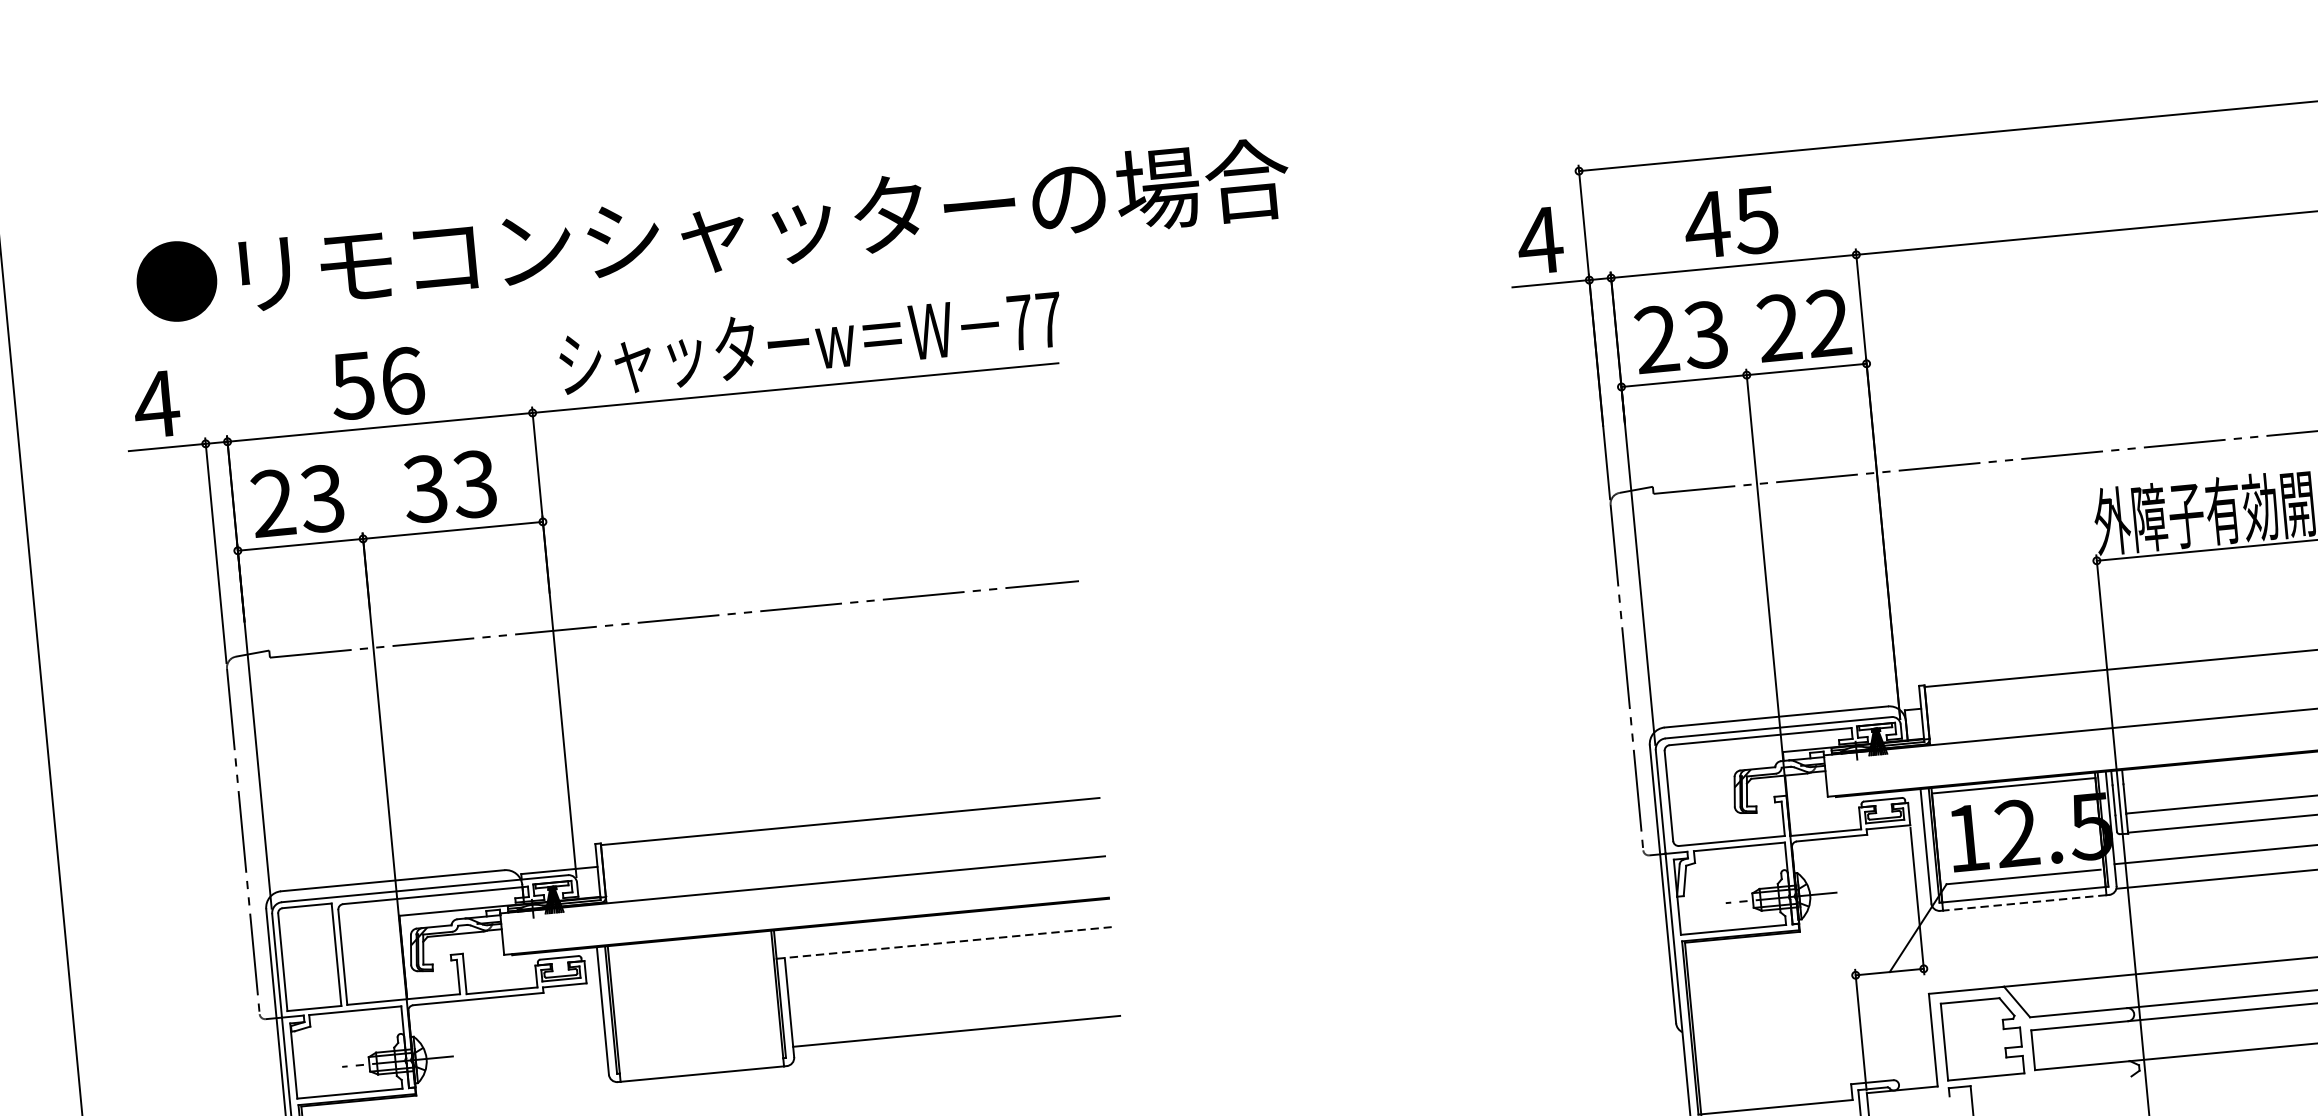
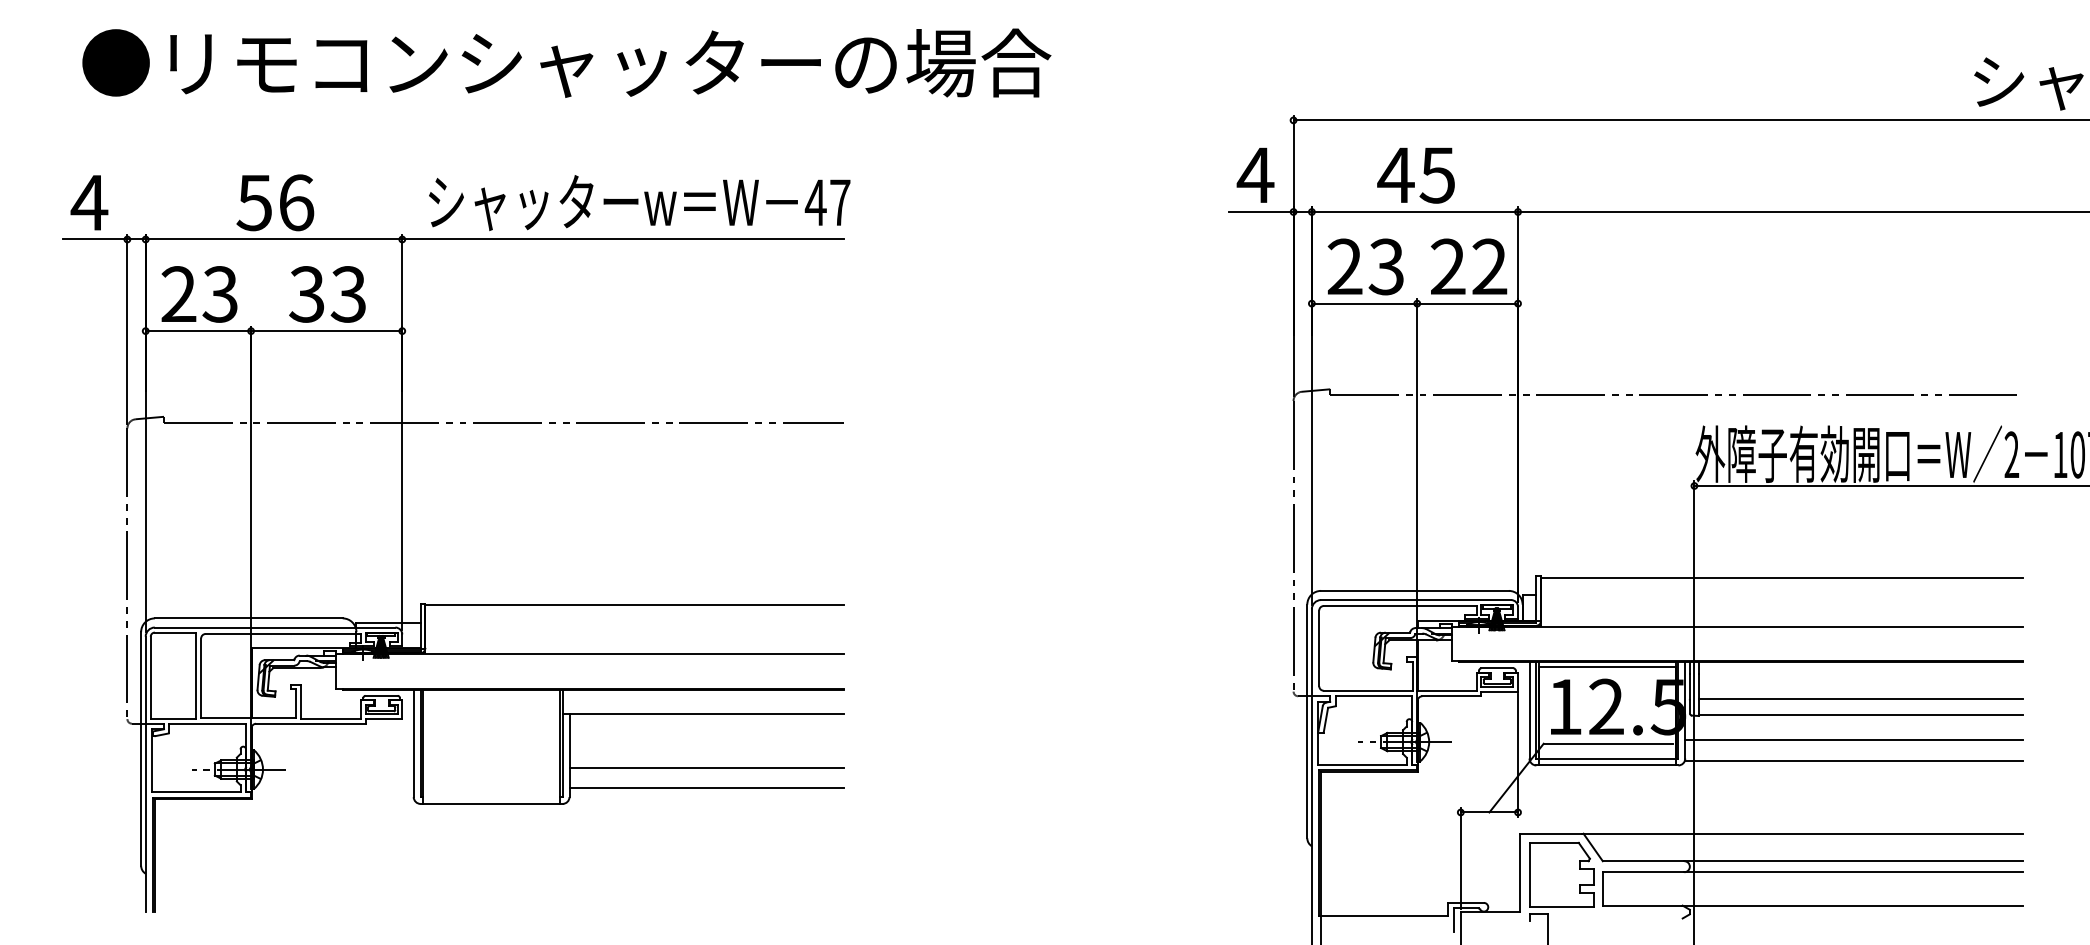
text: (712, 230) -> (566, 62), moved
text: (1019, 322) -> (815, 202), 77 -> 47
line: (2024, 902) -> (1607, 765), dashed -> solid
line: (944, 942) -> (703, 713), dashed -> solid
line: (953, 1006) -> (706, 767), added

